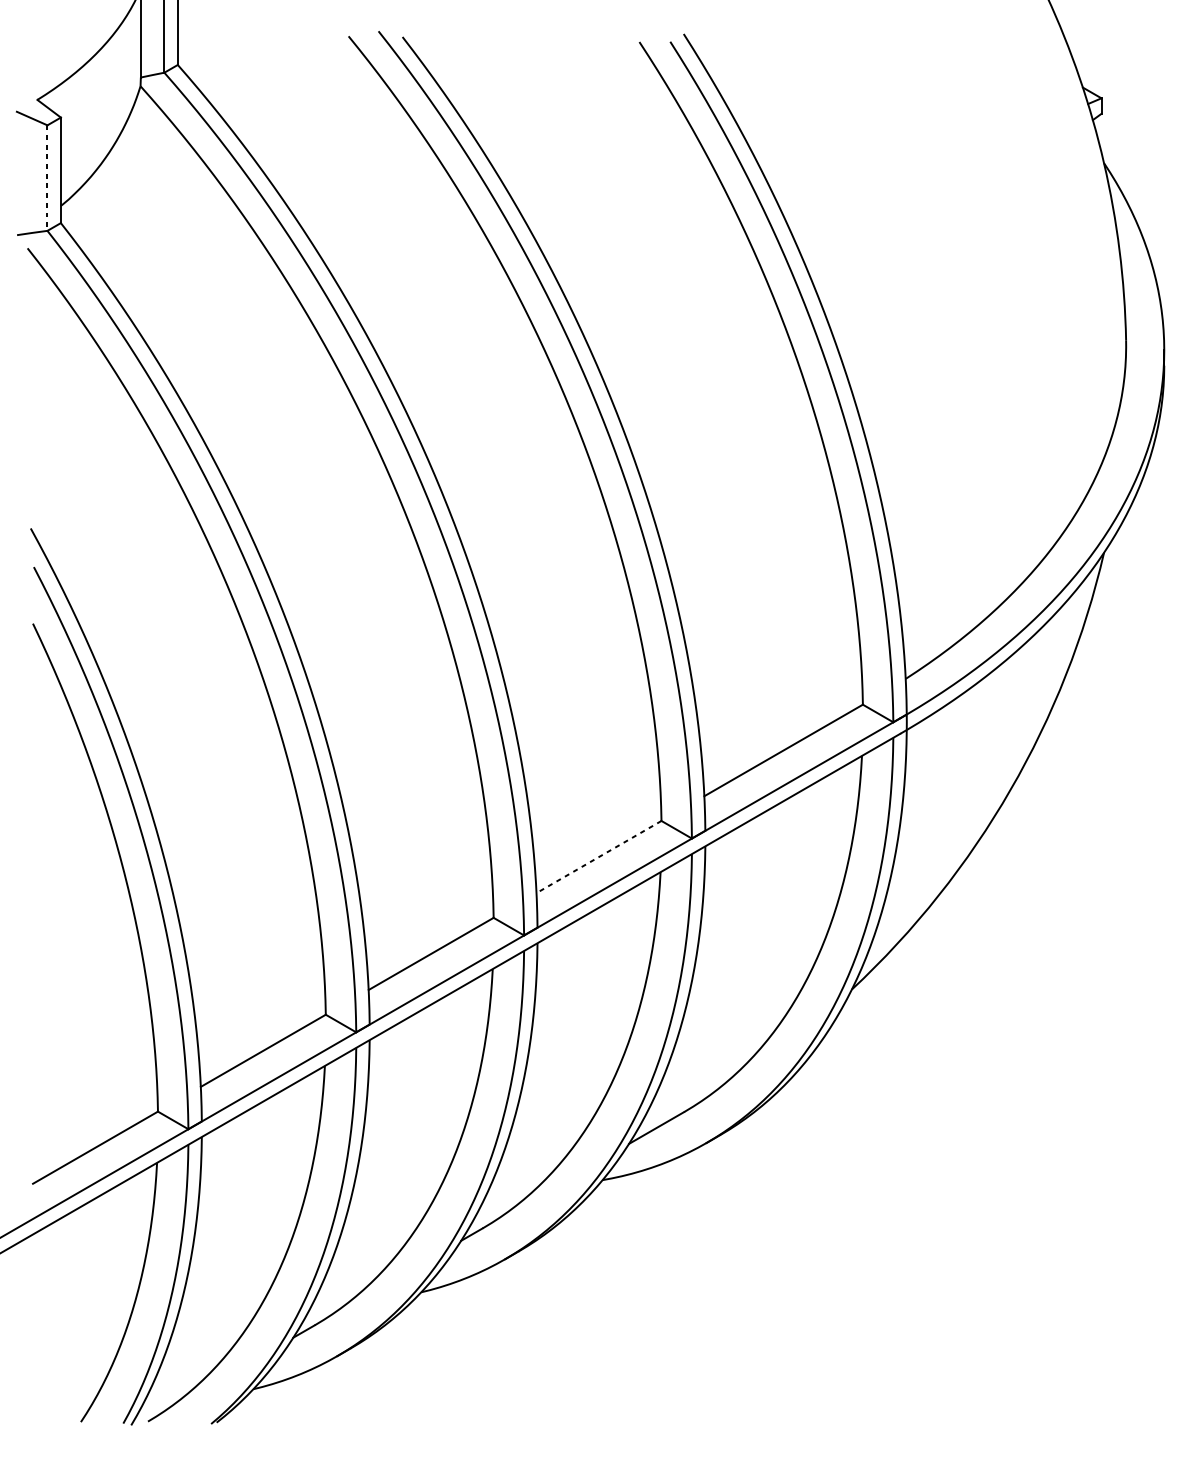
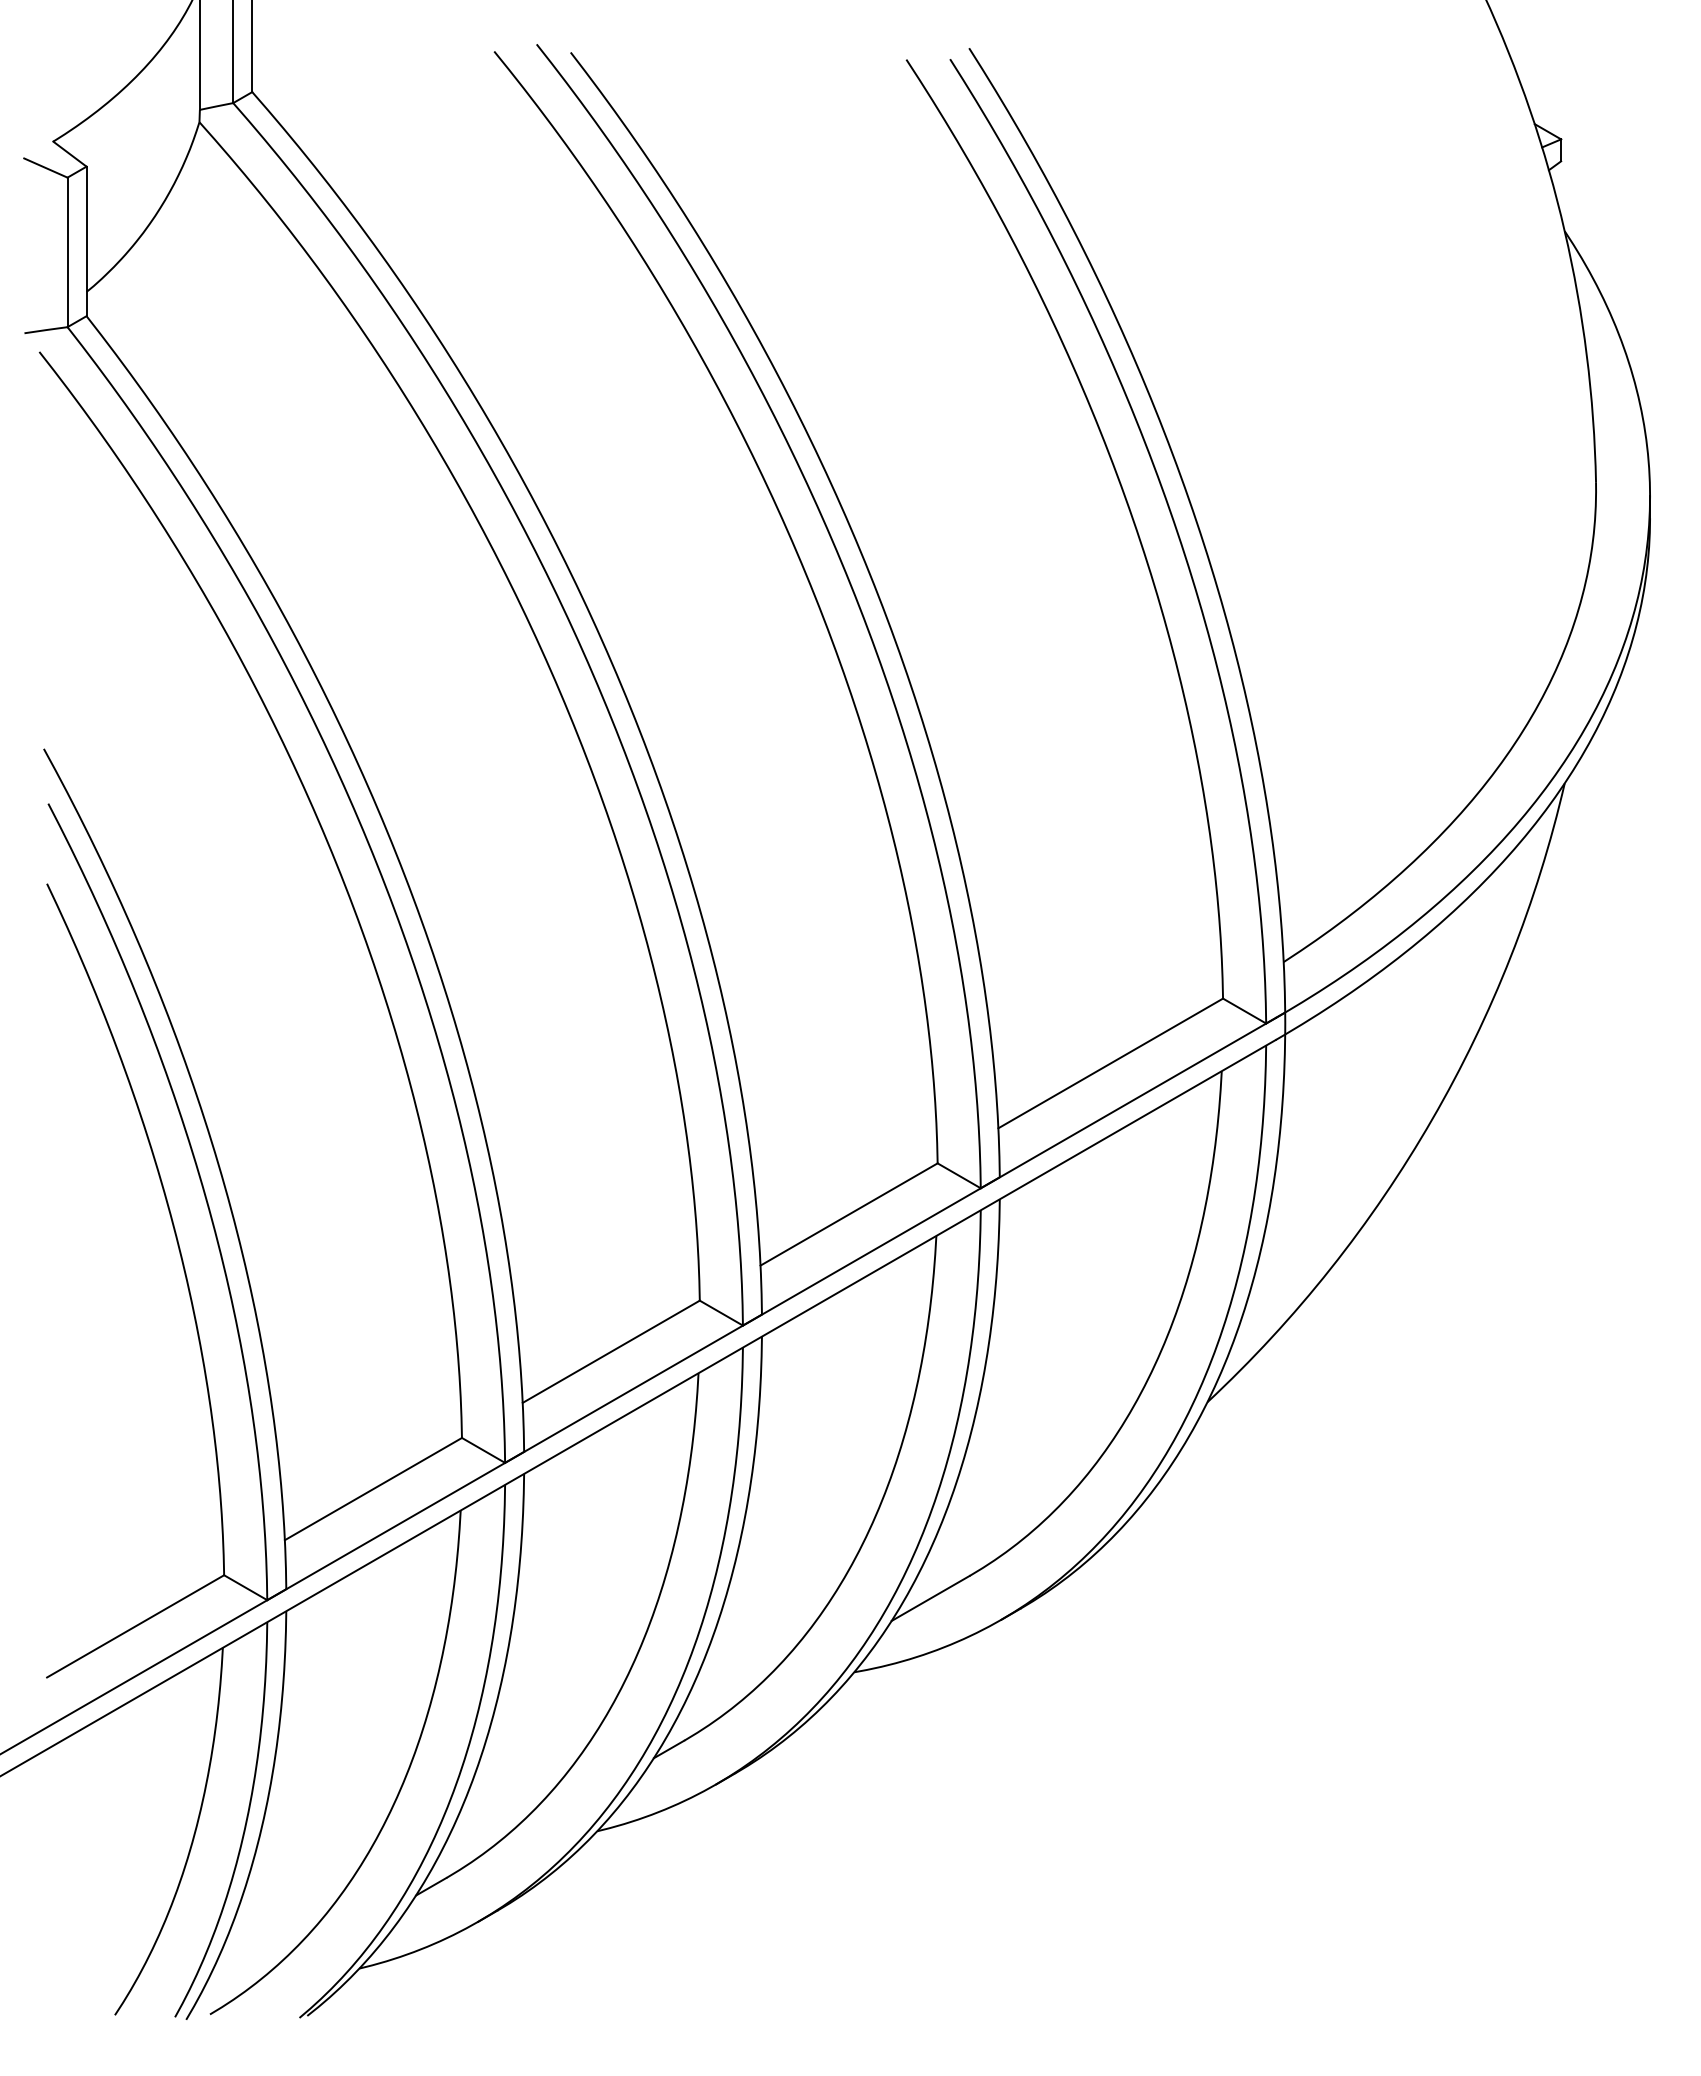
line: (47, 178) -> (67, 252), dashed -> solid
line: (598, 857) -> (848, 1214), dashed -> solid

